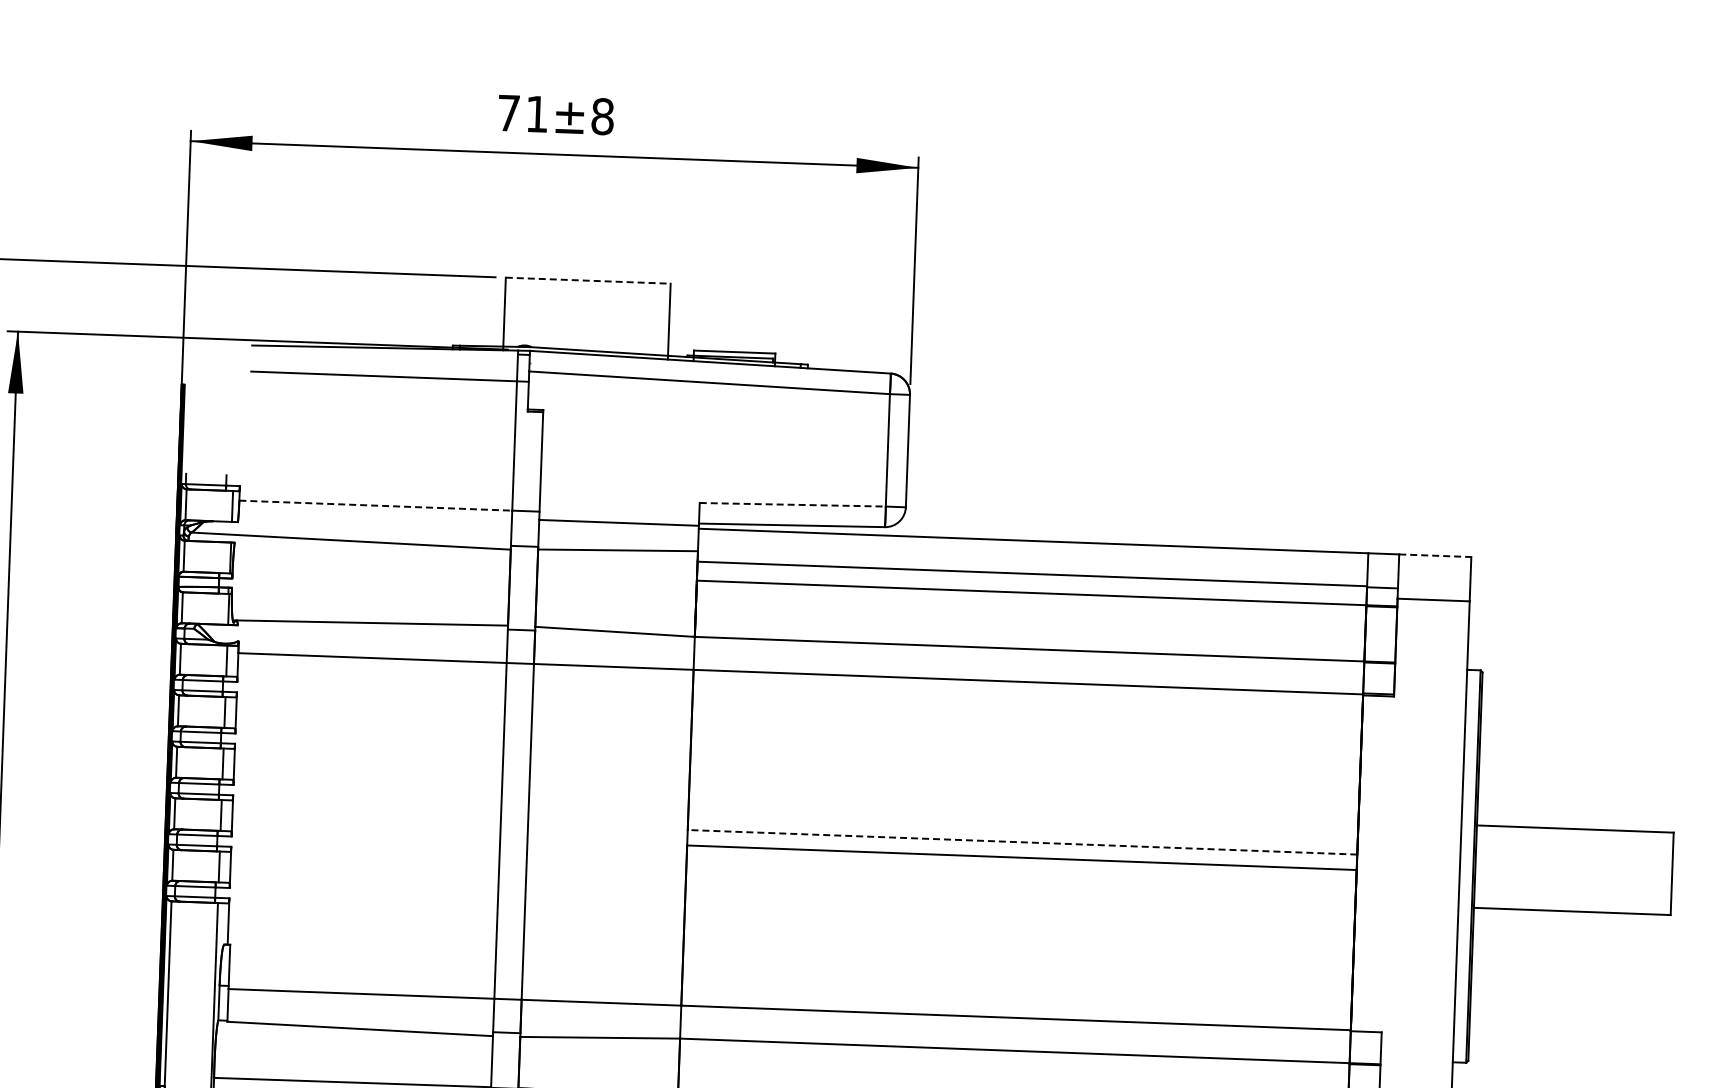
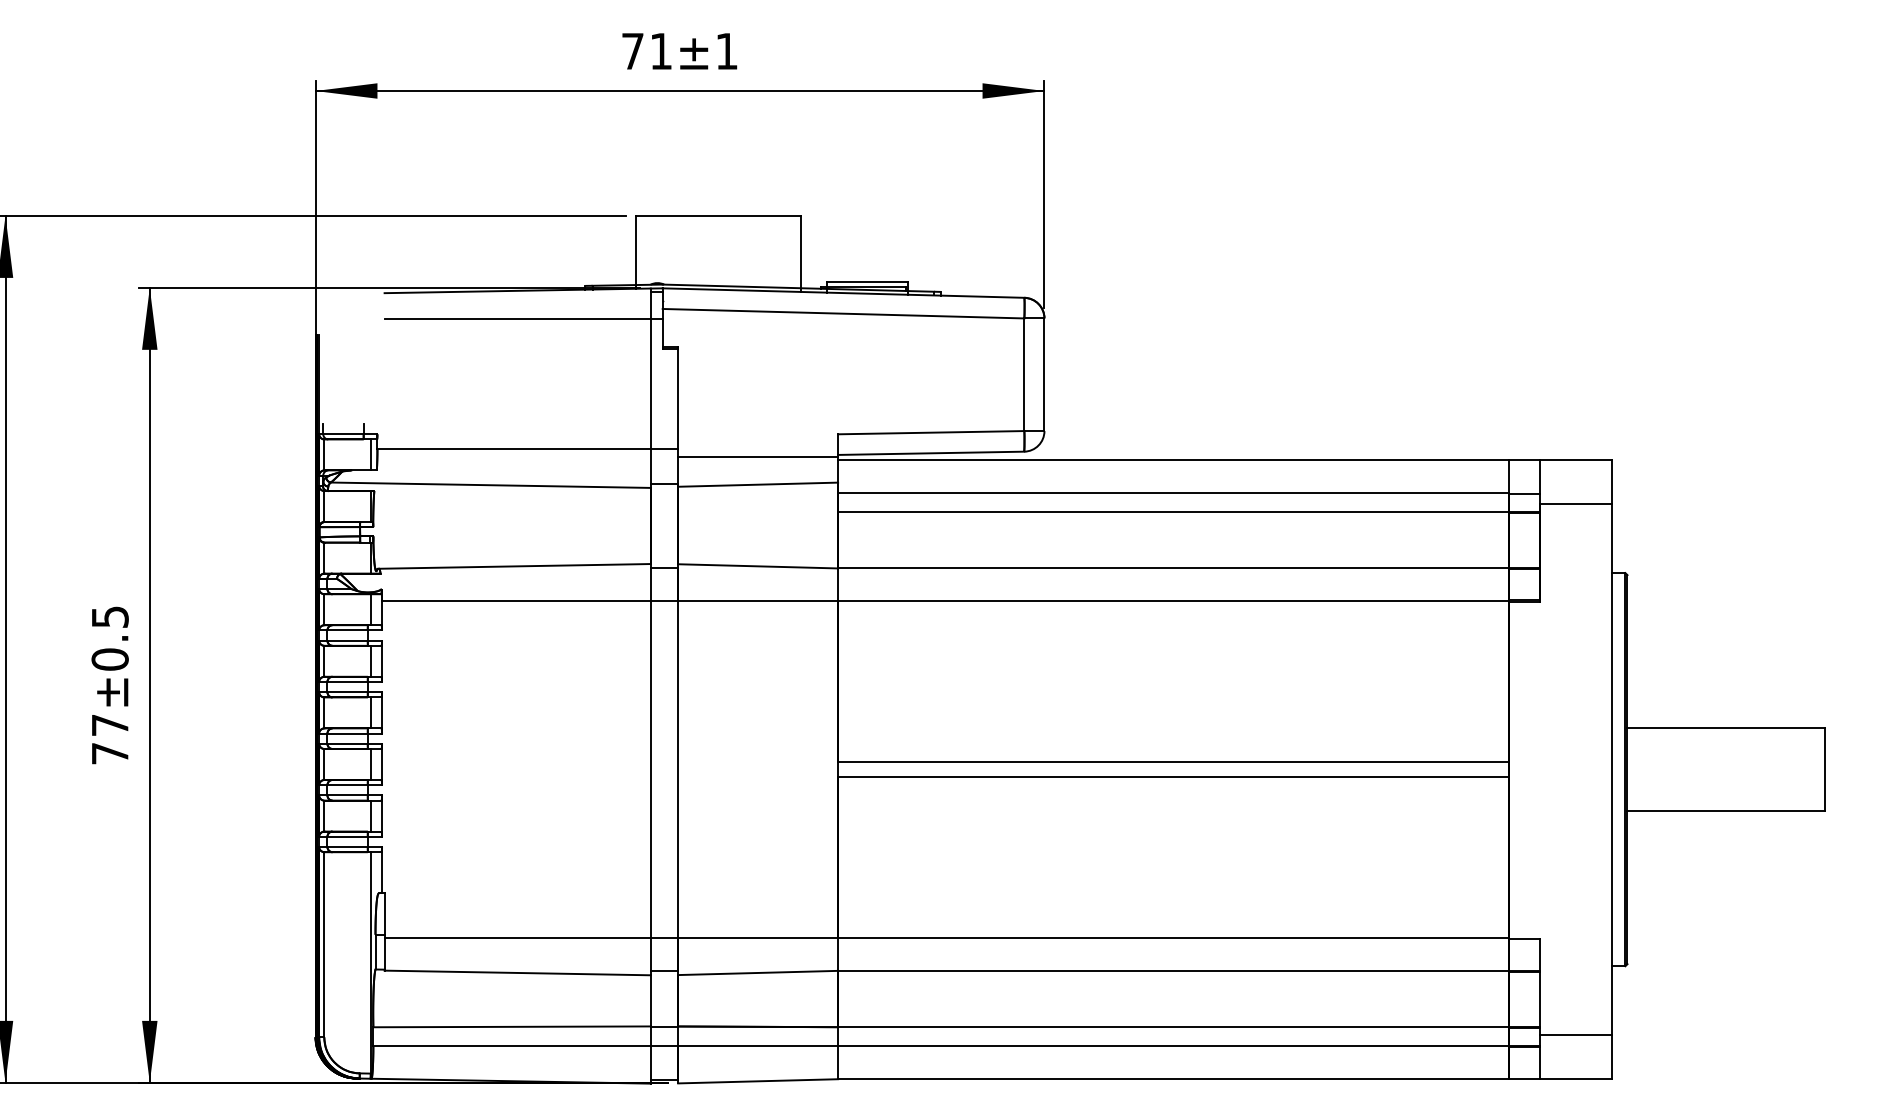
text: (603, 116) -> (727, 51), 71±8 -> 71±1
line: (588, 281) -> (718, 216), dashed -> solid
line: (793, 504) -> (931, 432), dashed -> solid
line: (376, 505) -> (514, 448), dashed -> solid
line: (1435, 556) -> (1576, 460), dashed -> solid
line: (1021, 841) -> (1172, 761), dashed -> solid

